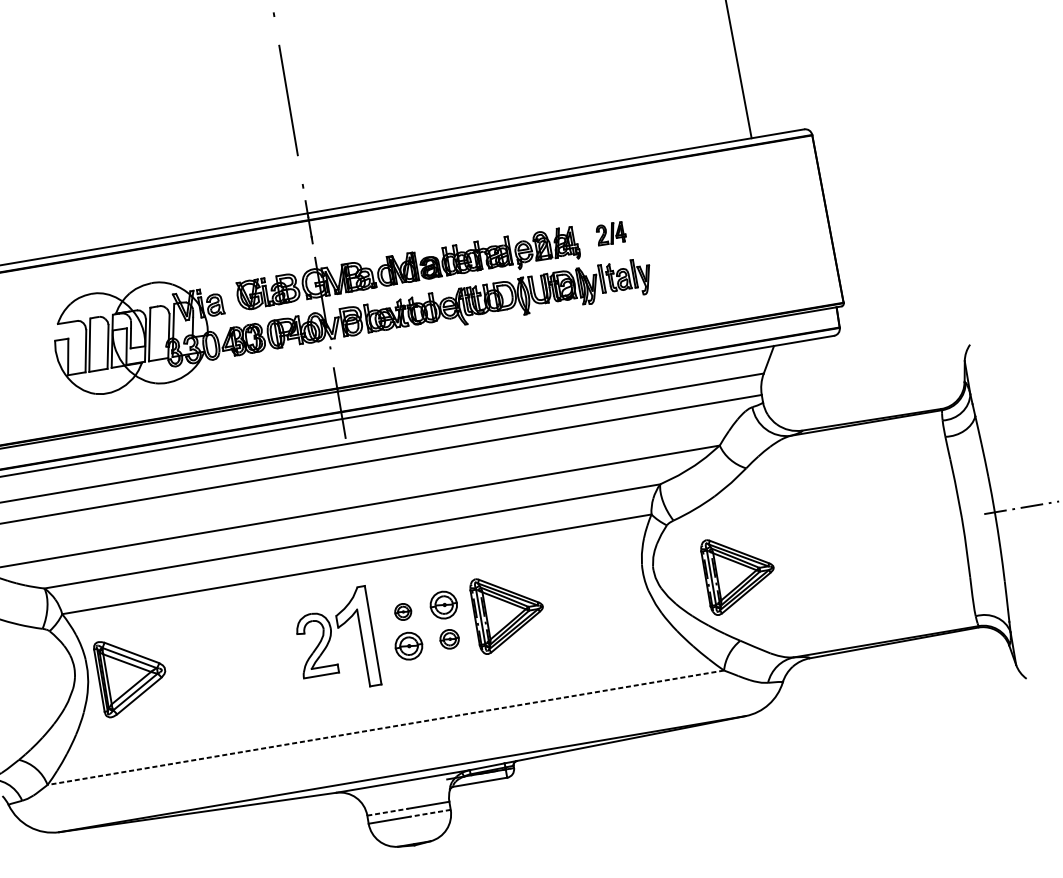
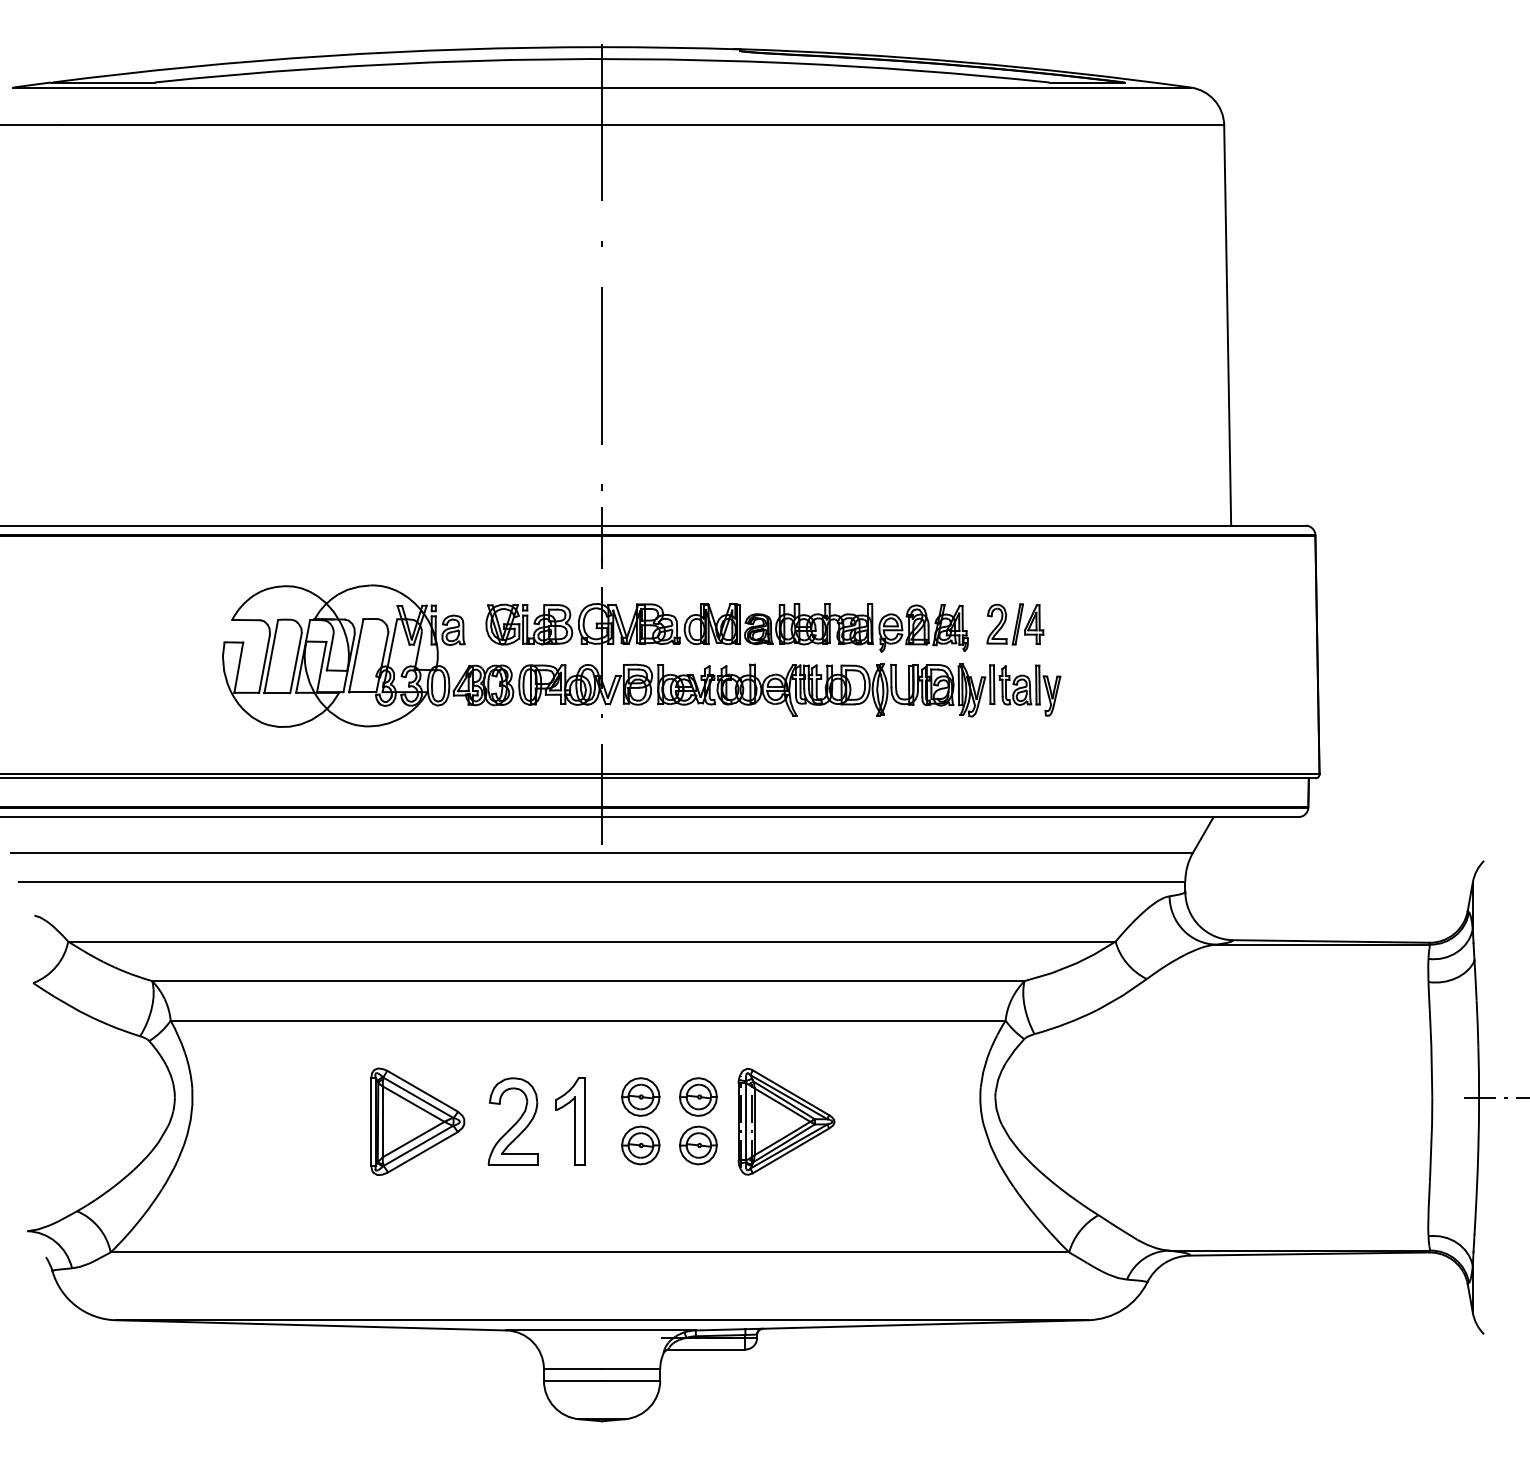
part: (611, 233) -> (1015, 624), size x1.43
part: (739, 572) -> (1113, 1121), removed
part: (402, 611) -> (640, 1096), size x1.67
part: (356, 637) -> (570, 1121), size x0.62
part: (449, 639) -> (698, 1145), size x1.43
part: (131, 674) -> (417, 1121), moved
line: (385, 727) -> (589, 1252), dashed -> solid
line: (388, 812) -> (573, 1369), dashed -> solid
line: (429, 813) -> (630, 1380), dashed -> solid

